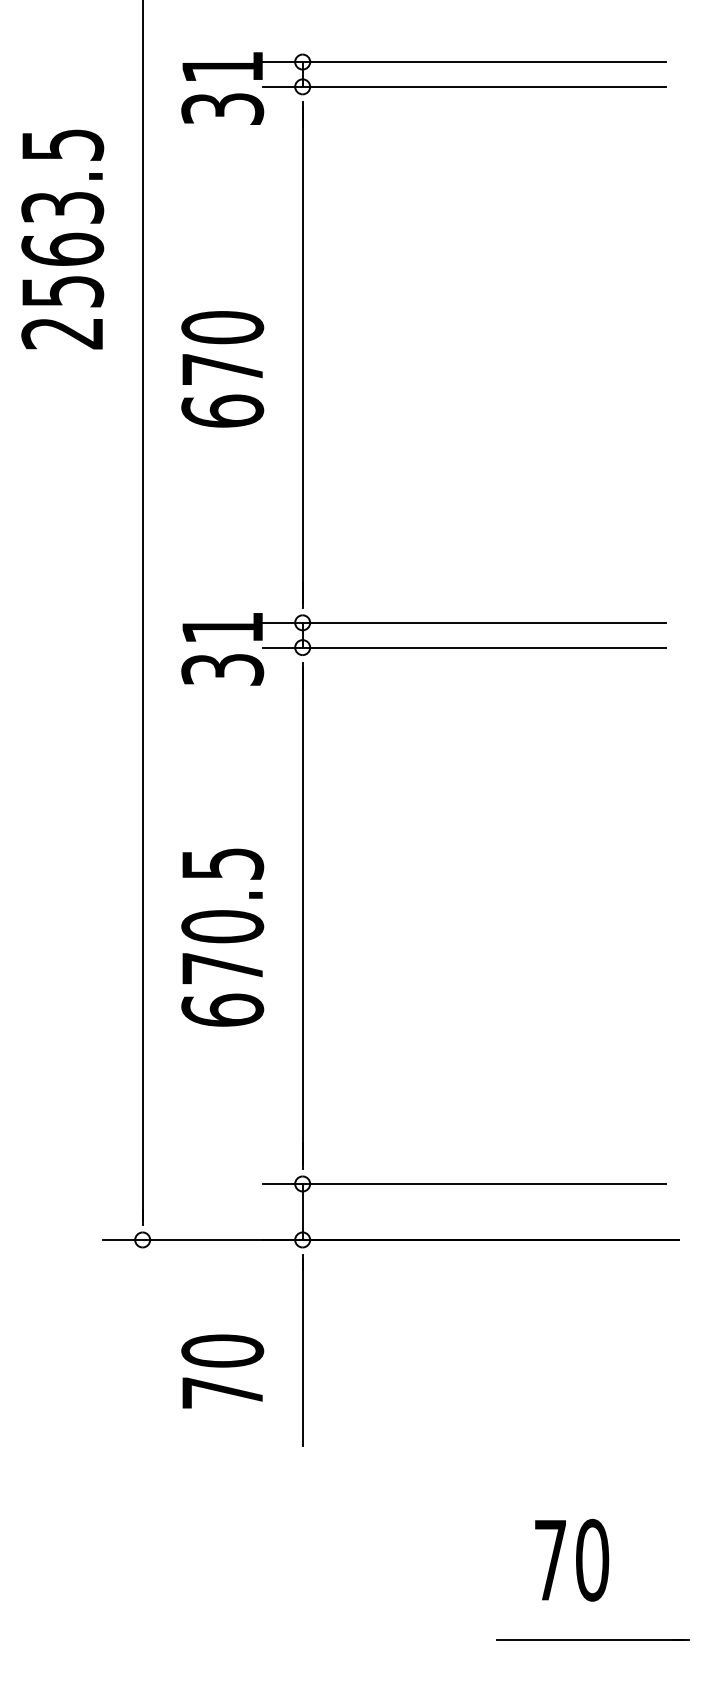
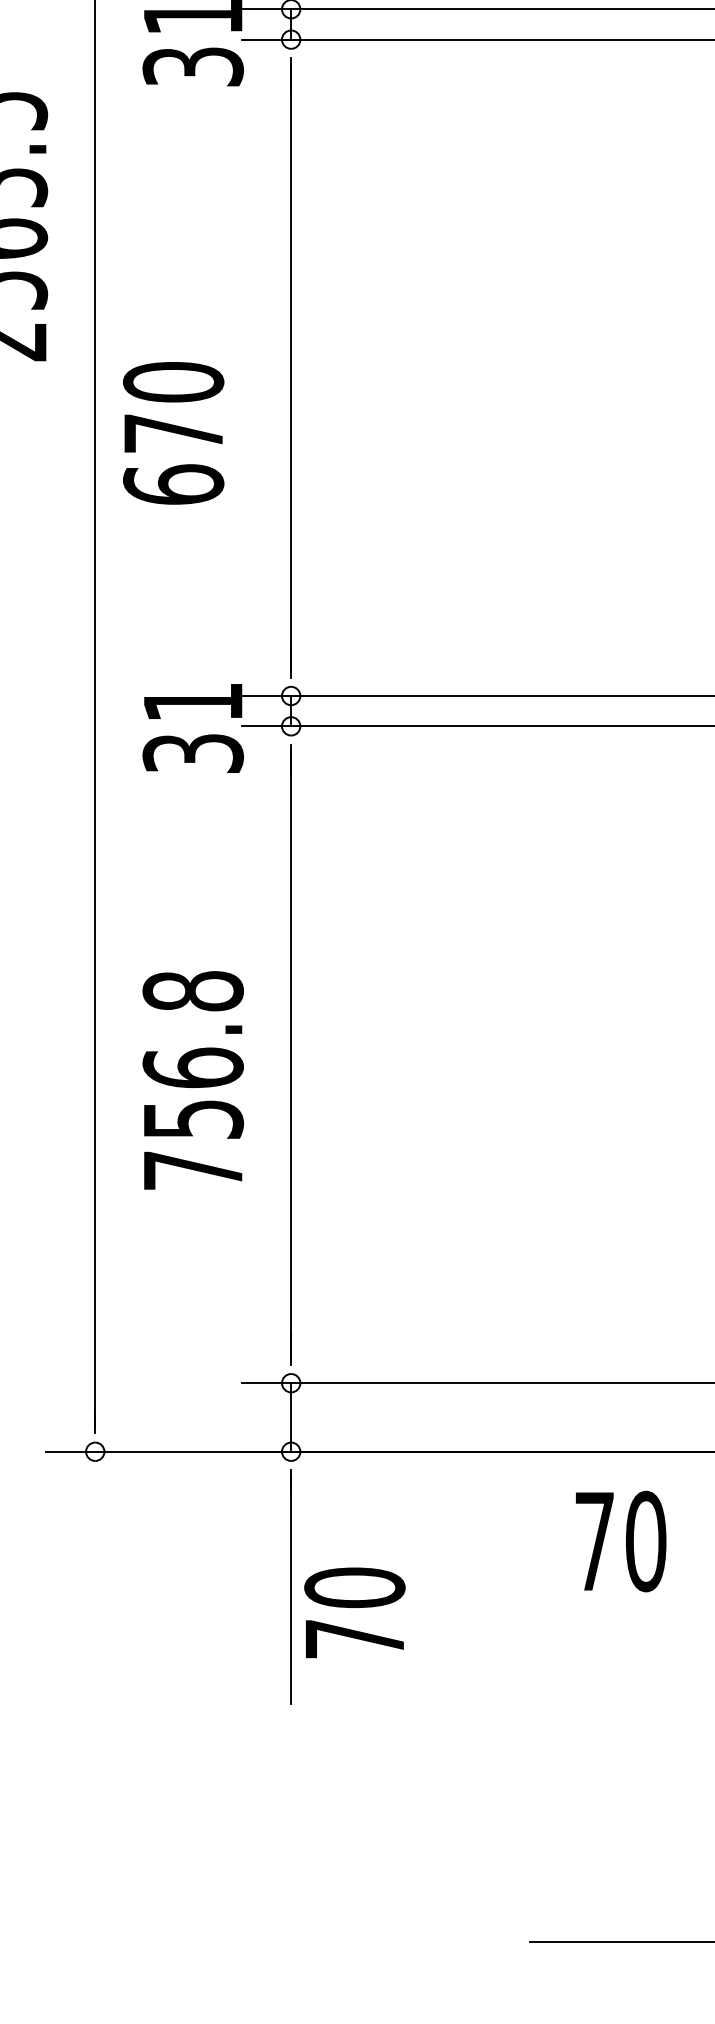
text: (222, 369) -> (173, 433), moved
text: (222, 936) -> (192, 1080), 670.5 -> 756.8
text: (222, 1371) -> (354, 1612), moved
text: (572, 1559) -> (621, 1540), moved

